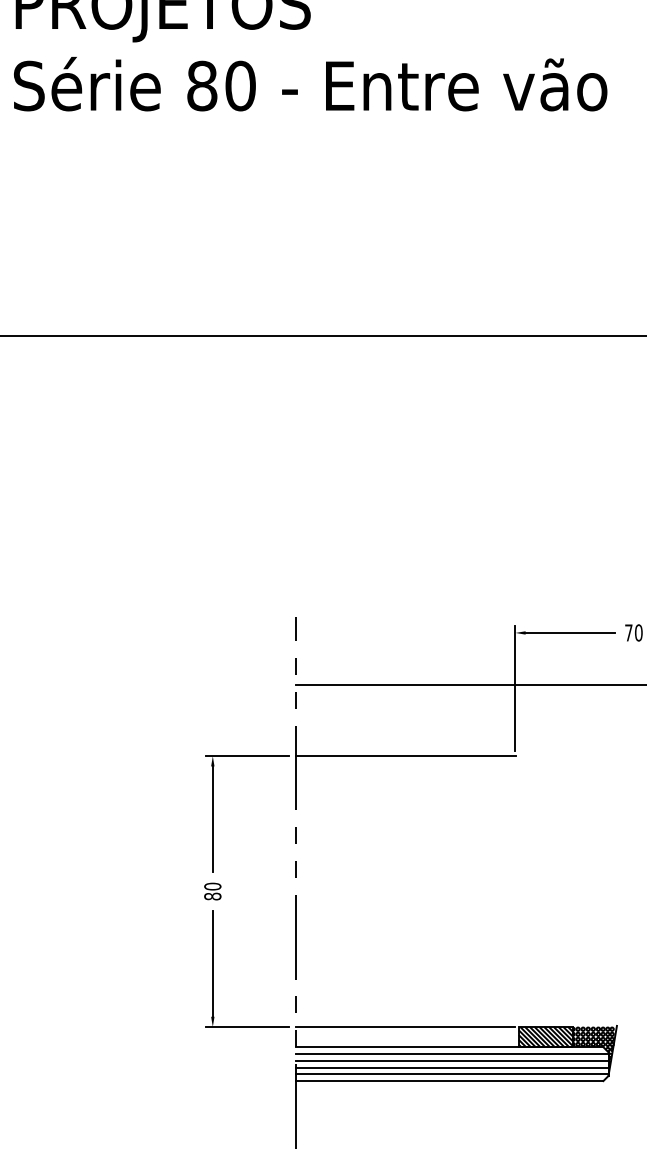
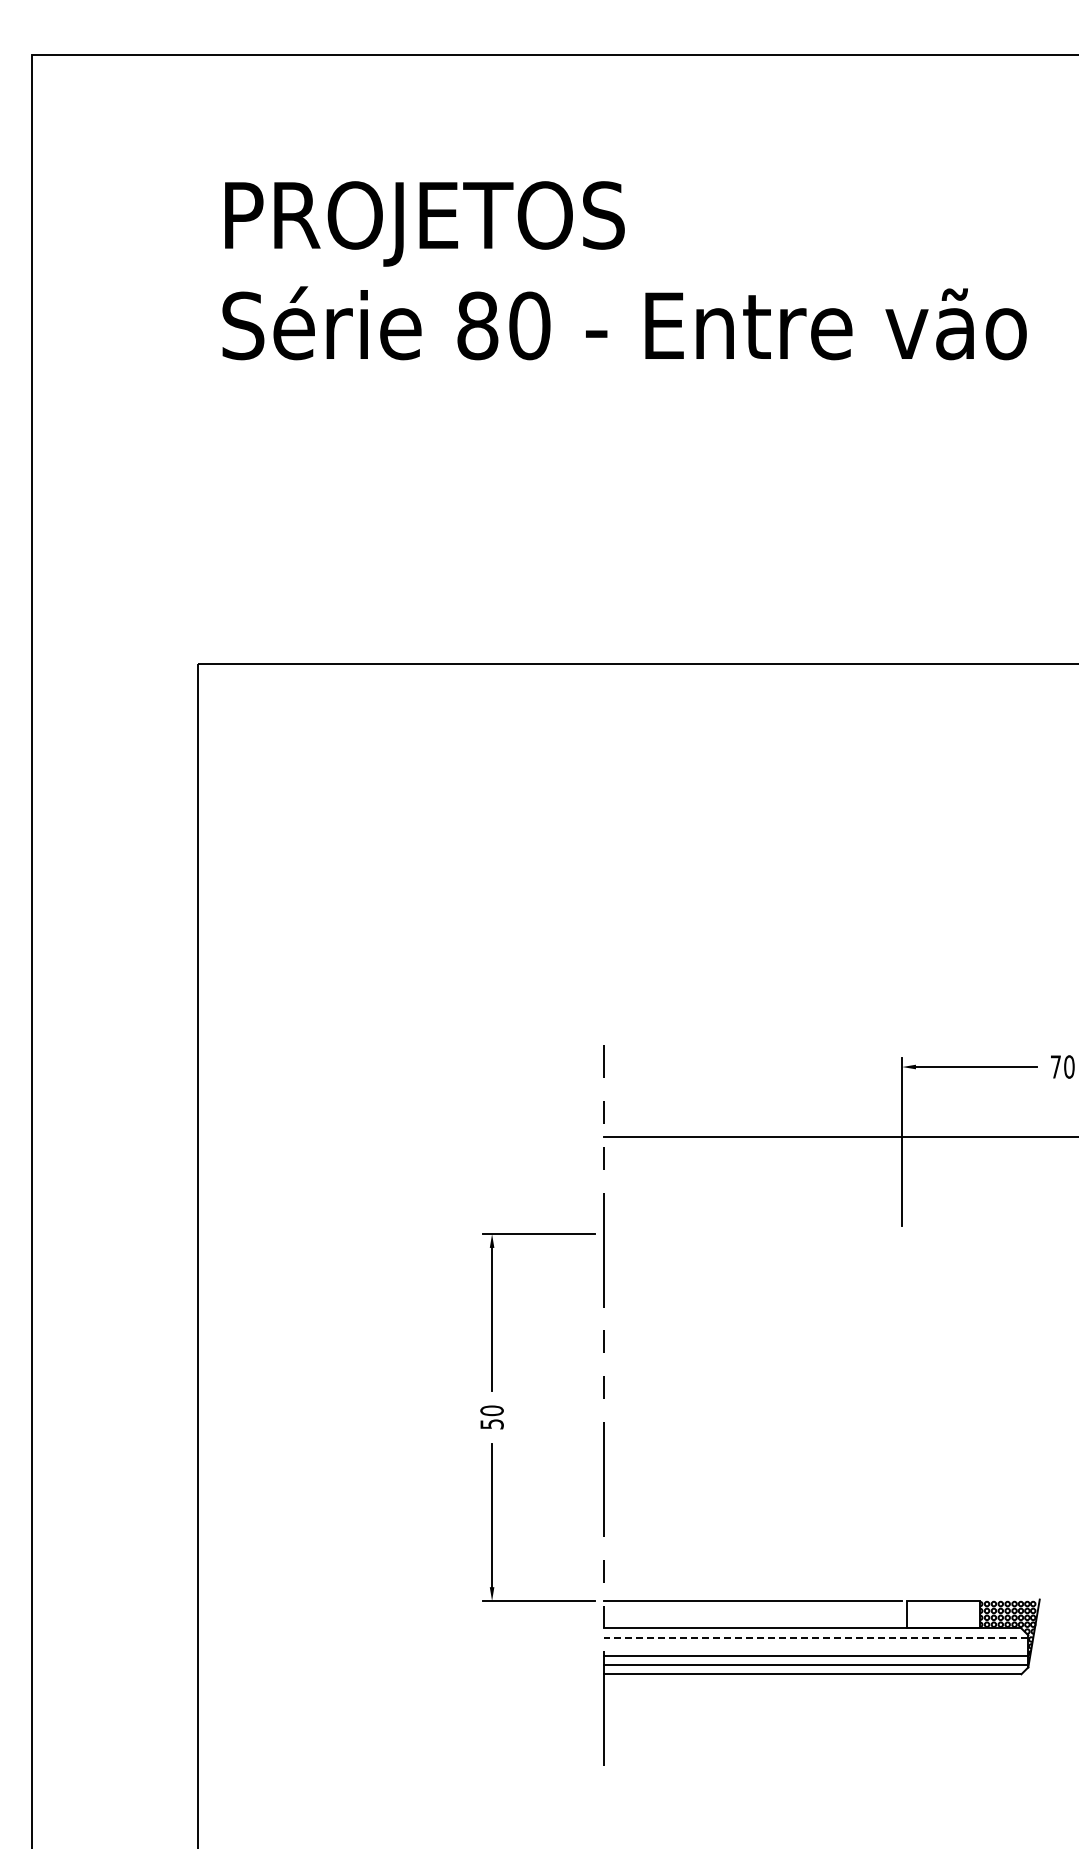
line: (405, 756) -> (753, 1234), removed
text: (212, 896) -> (491, 1424), 80 -> 50
hatch: (545, 1036) -> (943, 1614), removed
line: (451, 1053) -> (815, 1637), solid -> dashed
line: (452, 1060) -> (816, 1646), removed

